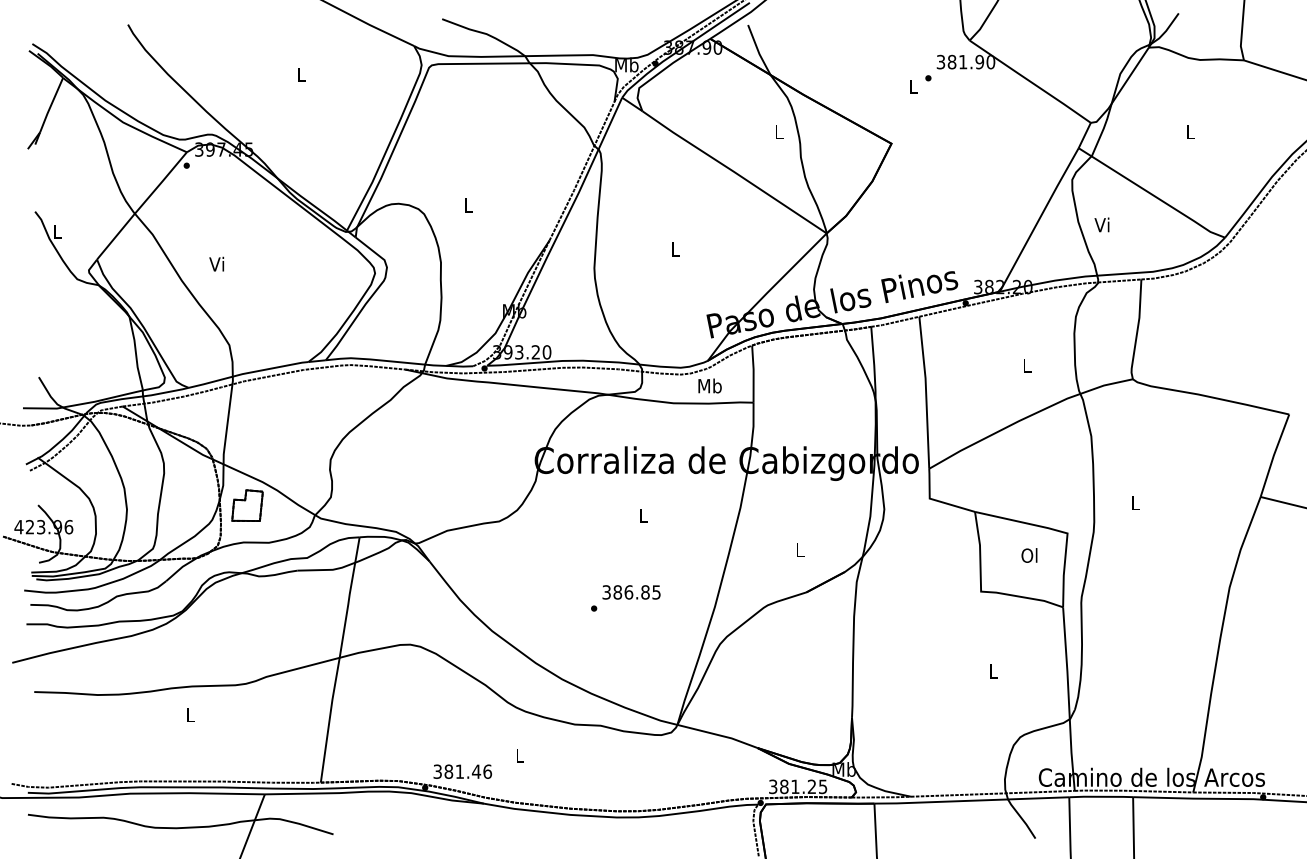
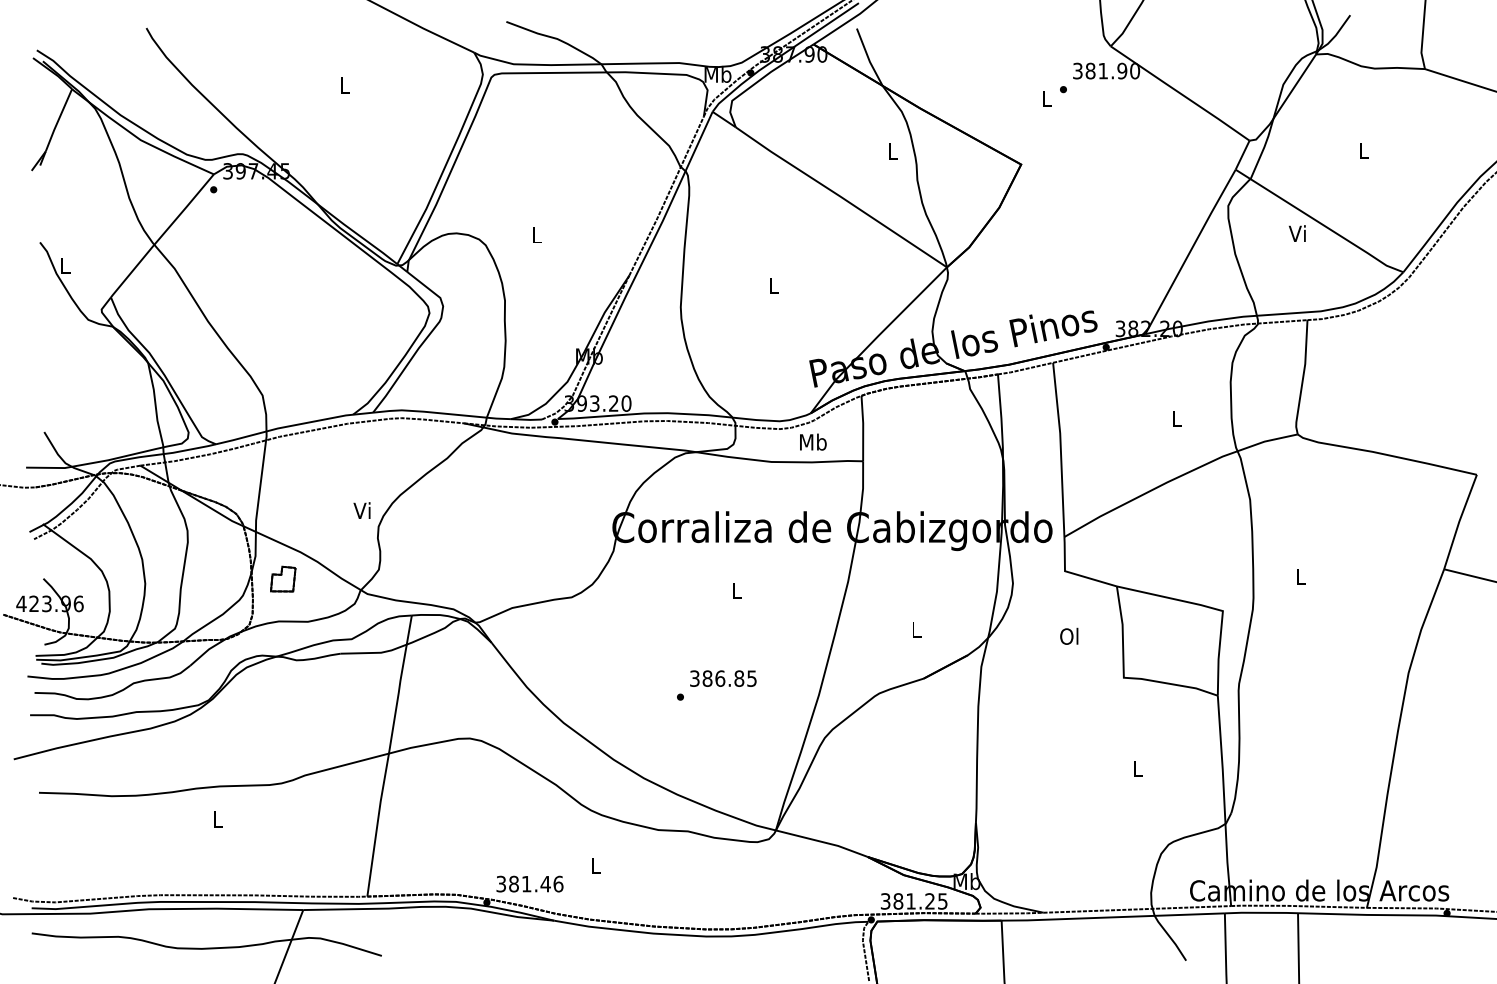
text: (1101, 224) -> (1296, 233), moved
text: (216, 264) -> (361, 510), moved
part: (246, 504) -> (282, 578), size x0.7
text: (1029, 554) -> (1069, 635), moved

